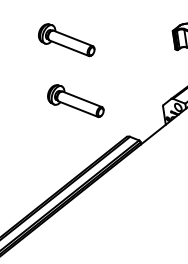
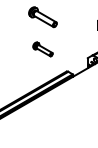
part: (74, 101) -> (42, 49), size x0.7

